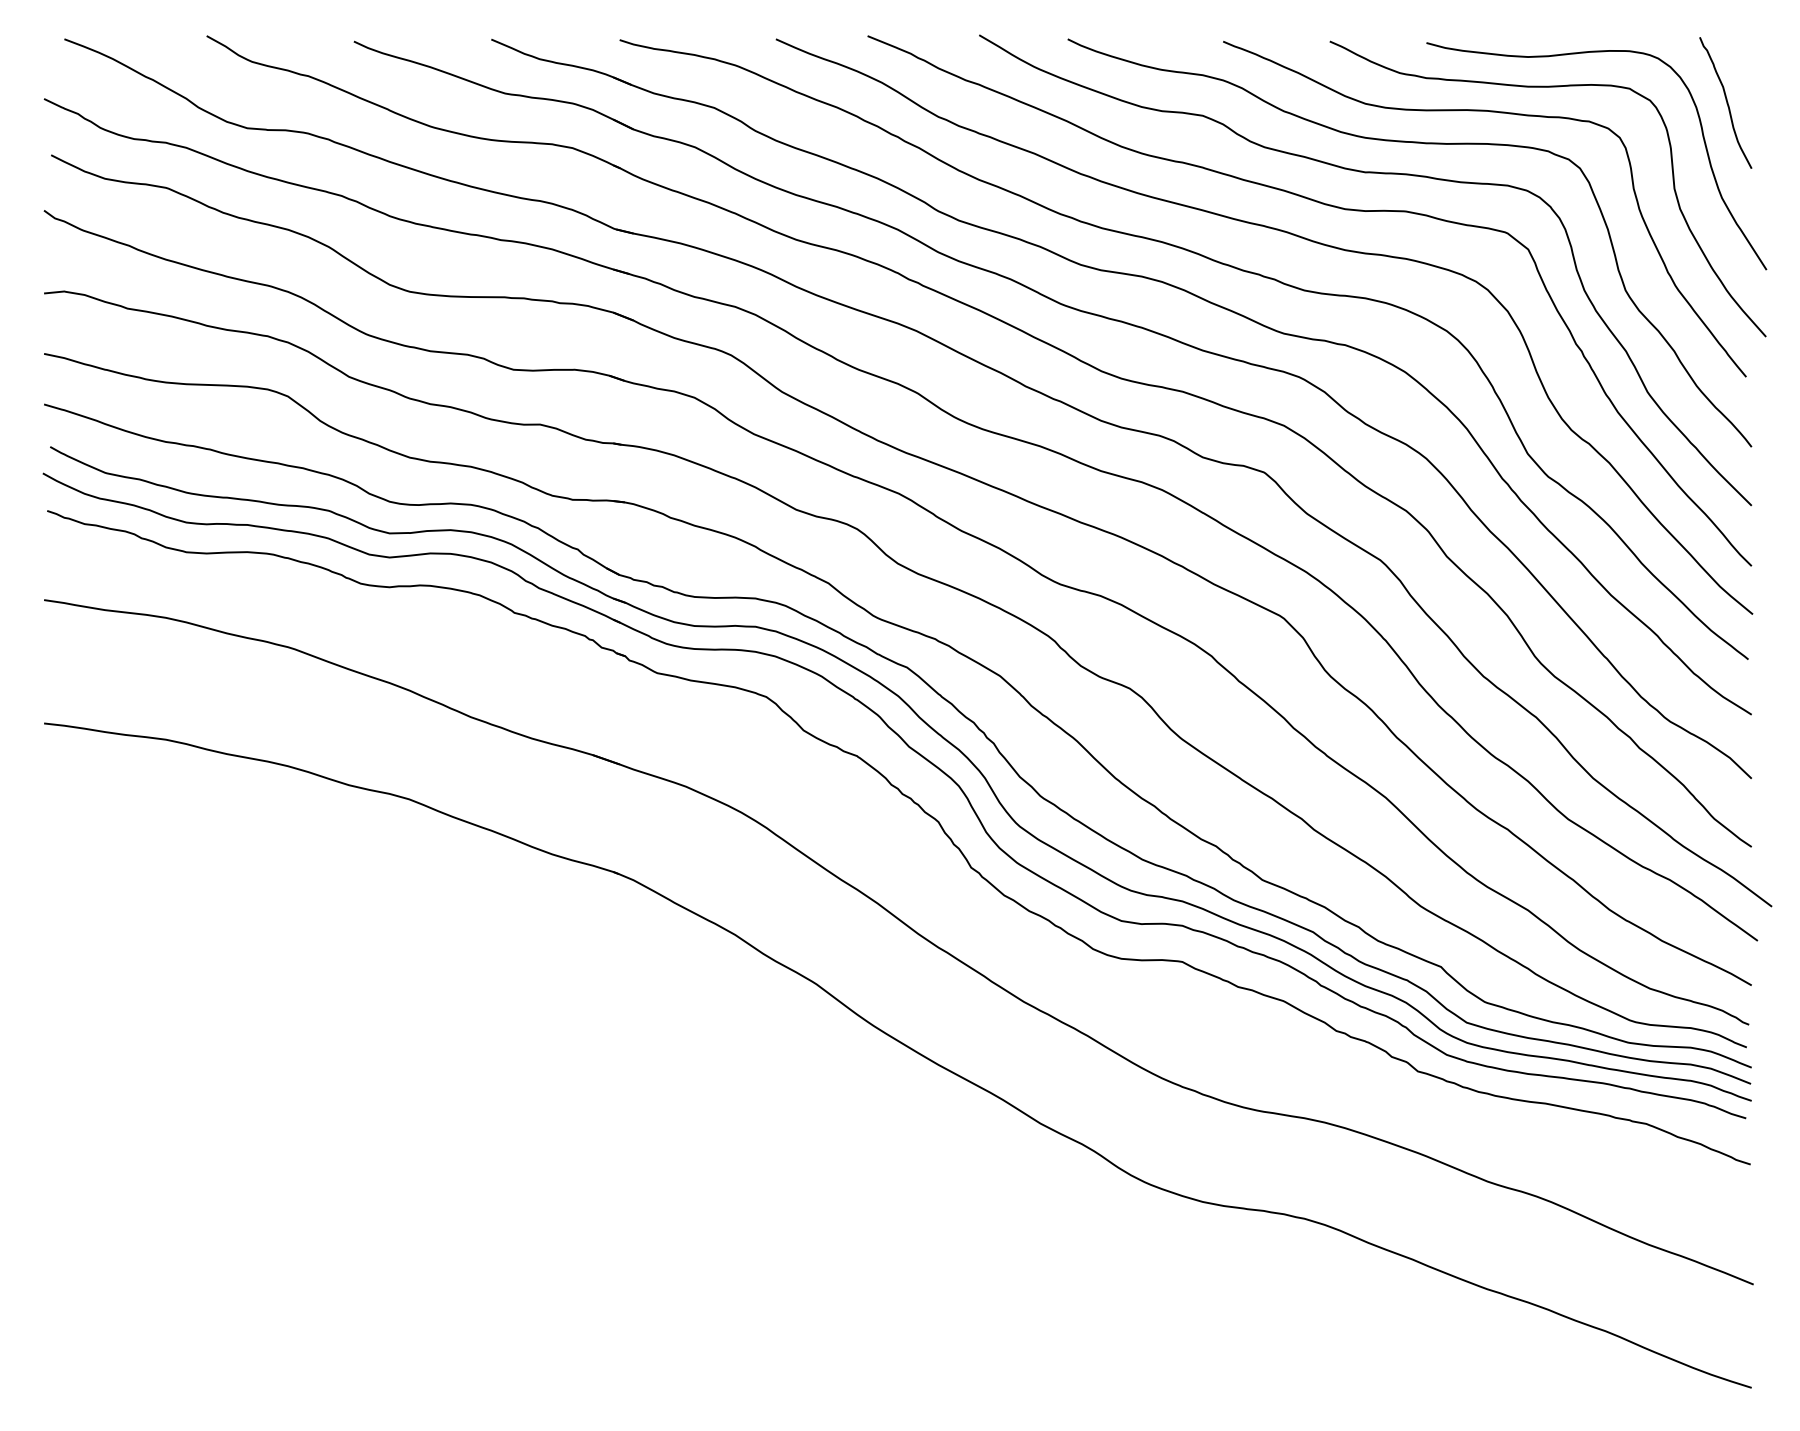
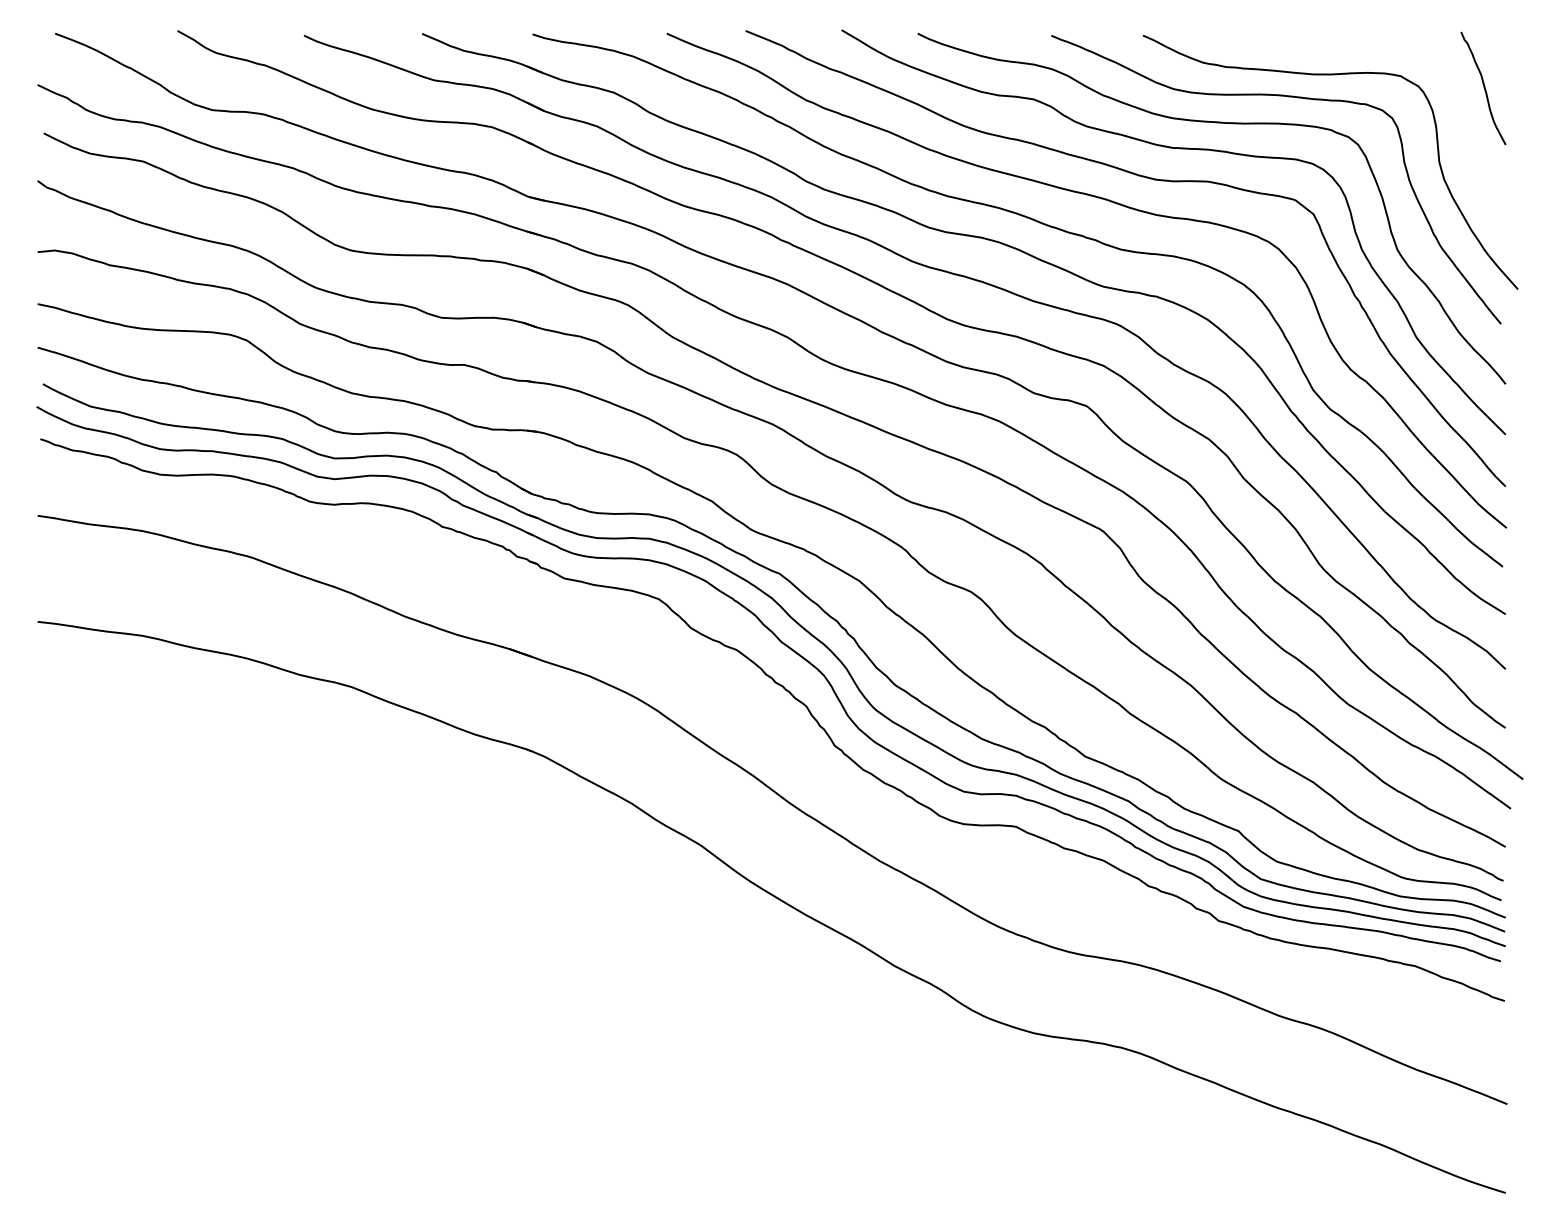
curve: (1586, 53) -> (1363, 45), removed

